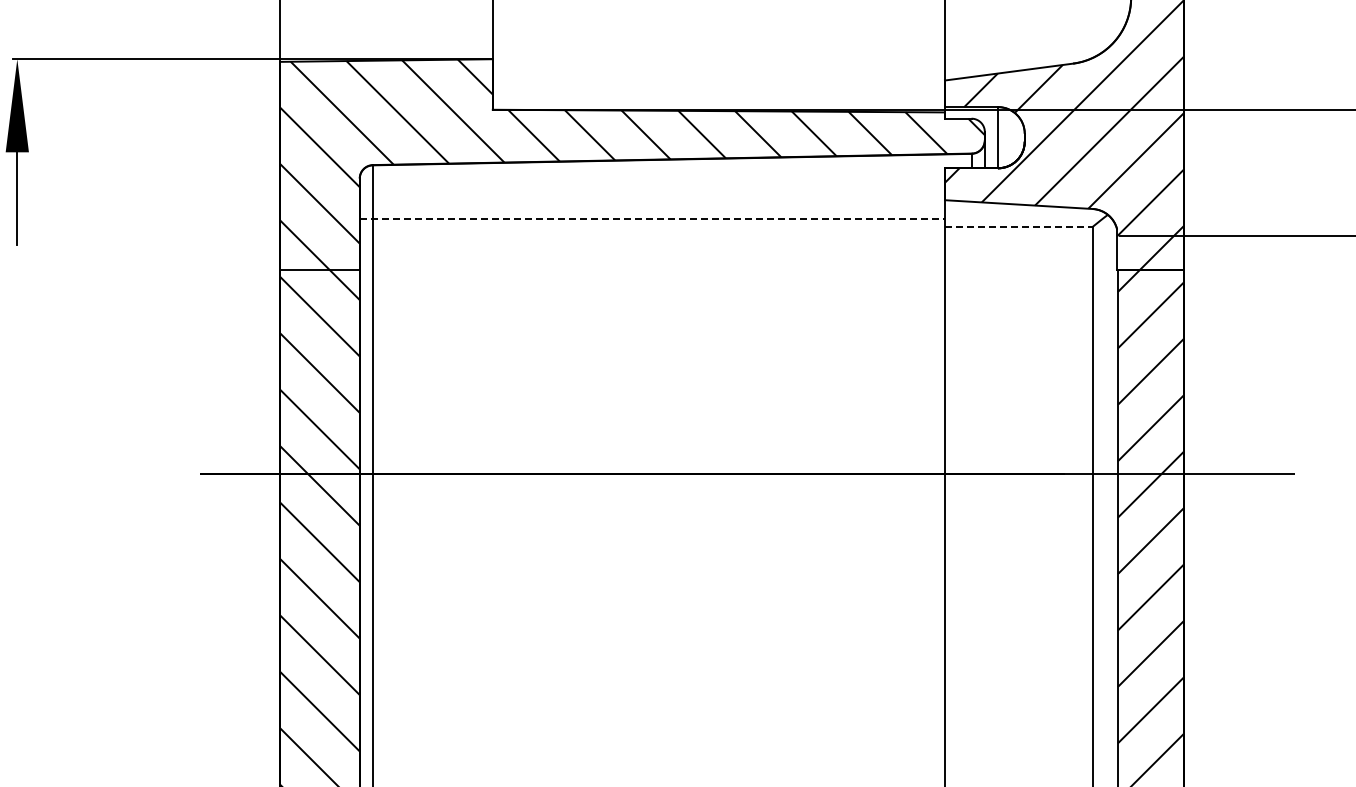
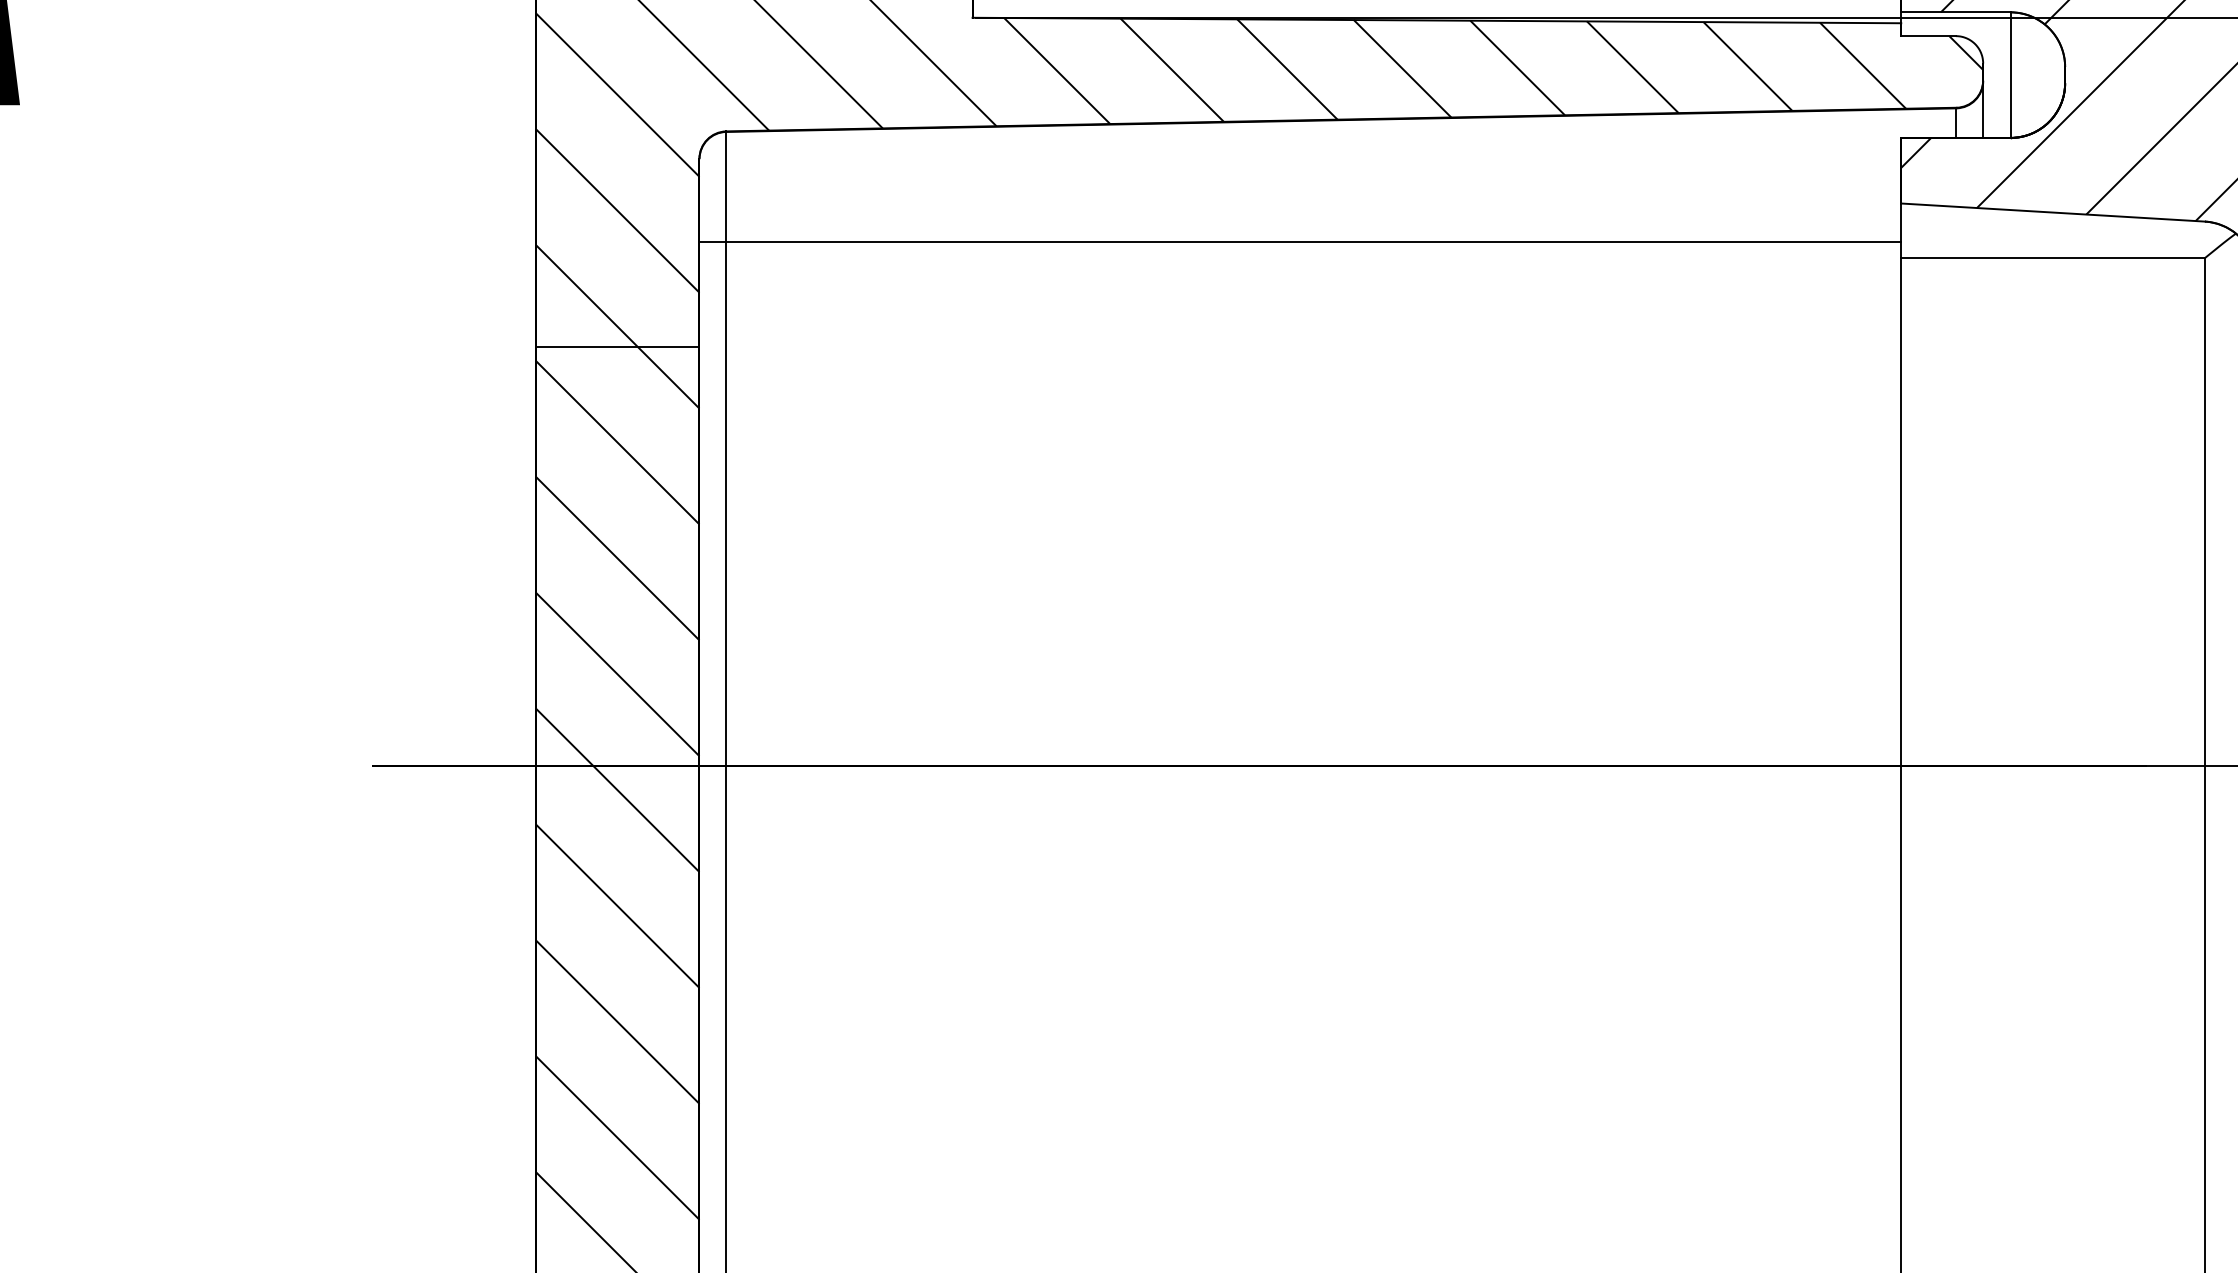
line: (652, 218) -> (1300, 241), dashed -> solid
line: (1018, 226) -> (2052, 257), dashed -> solid

